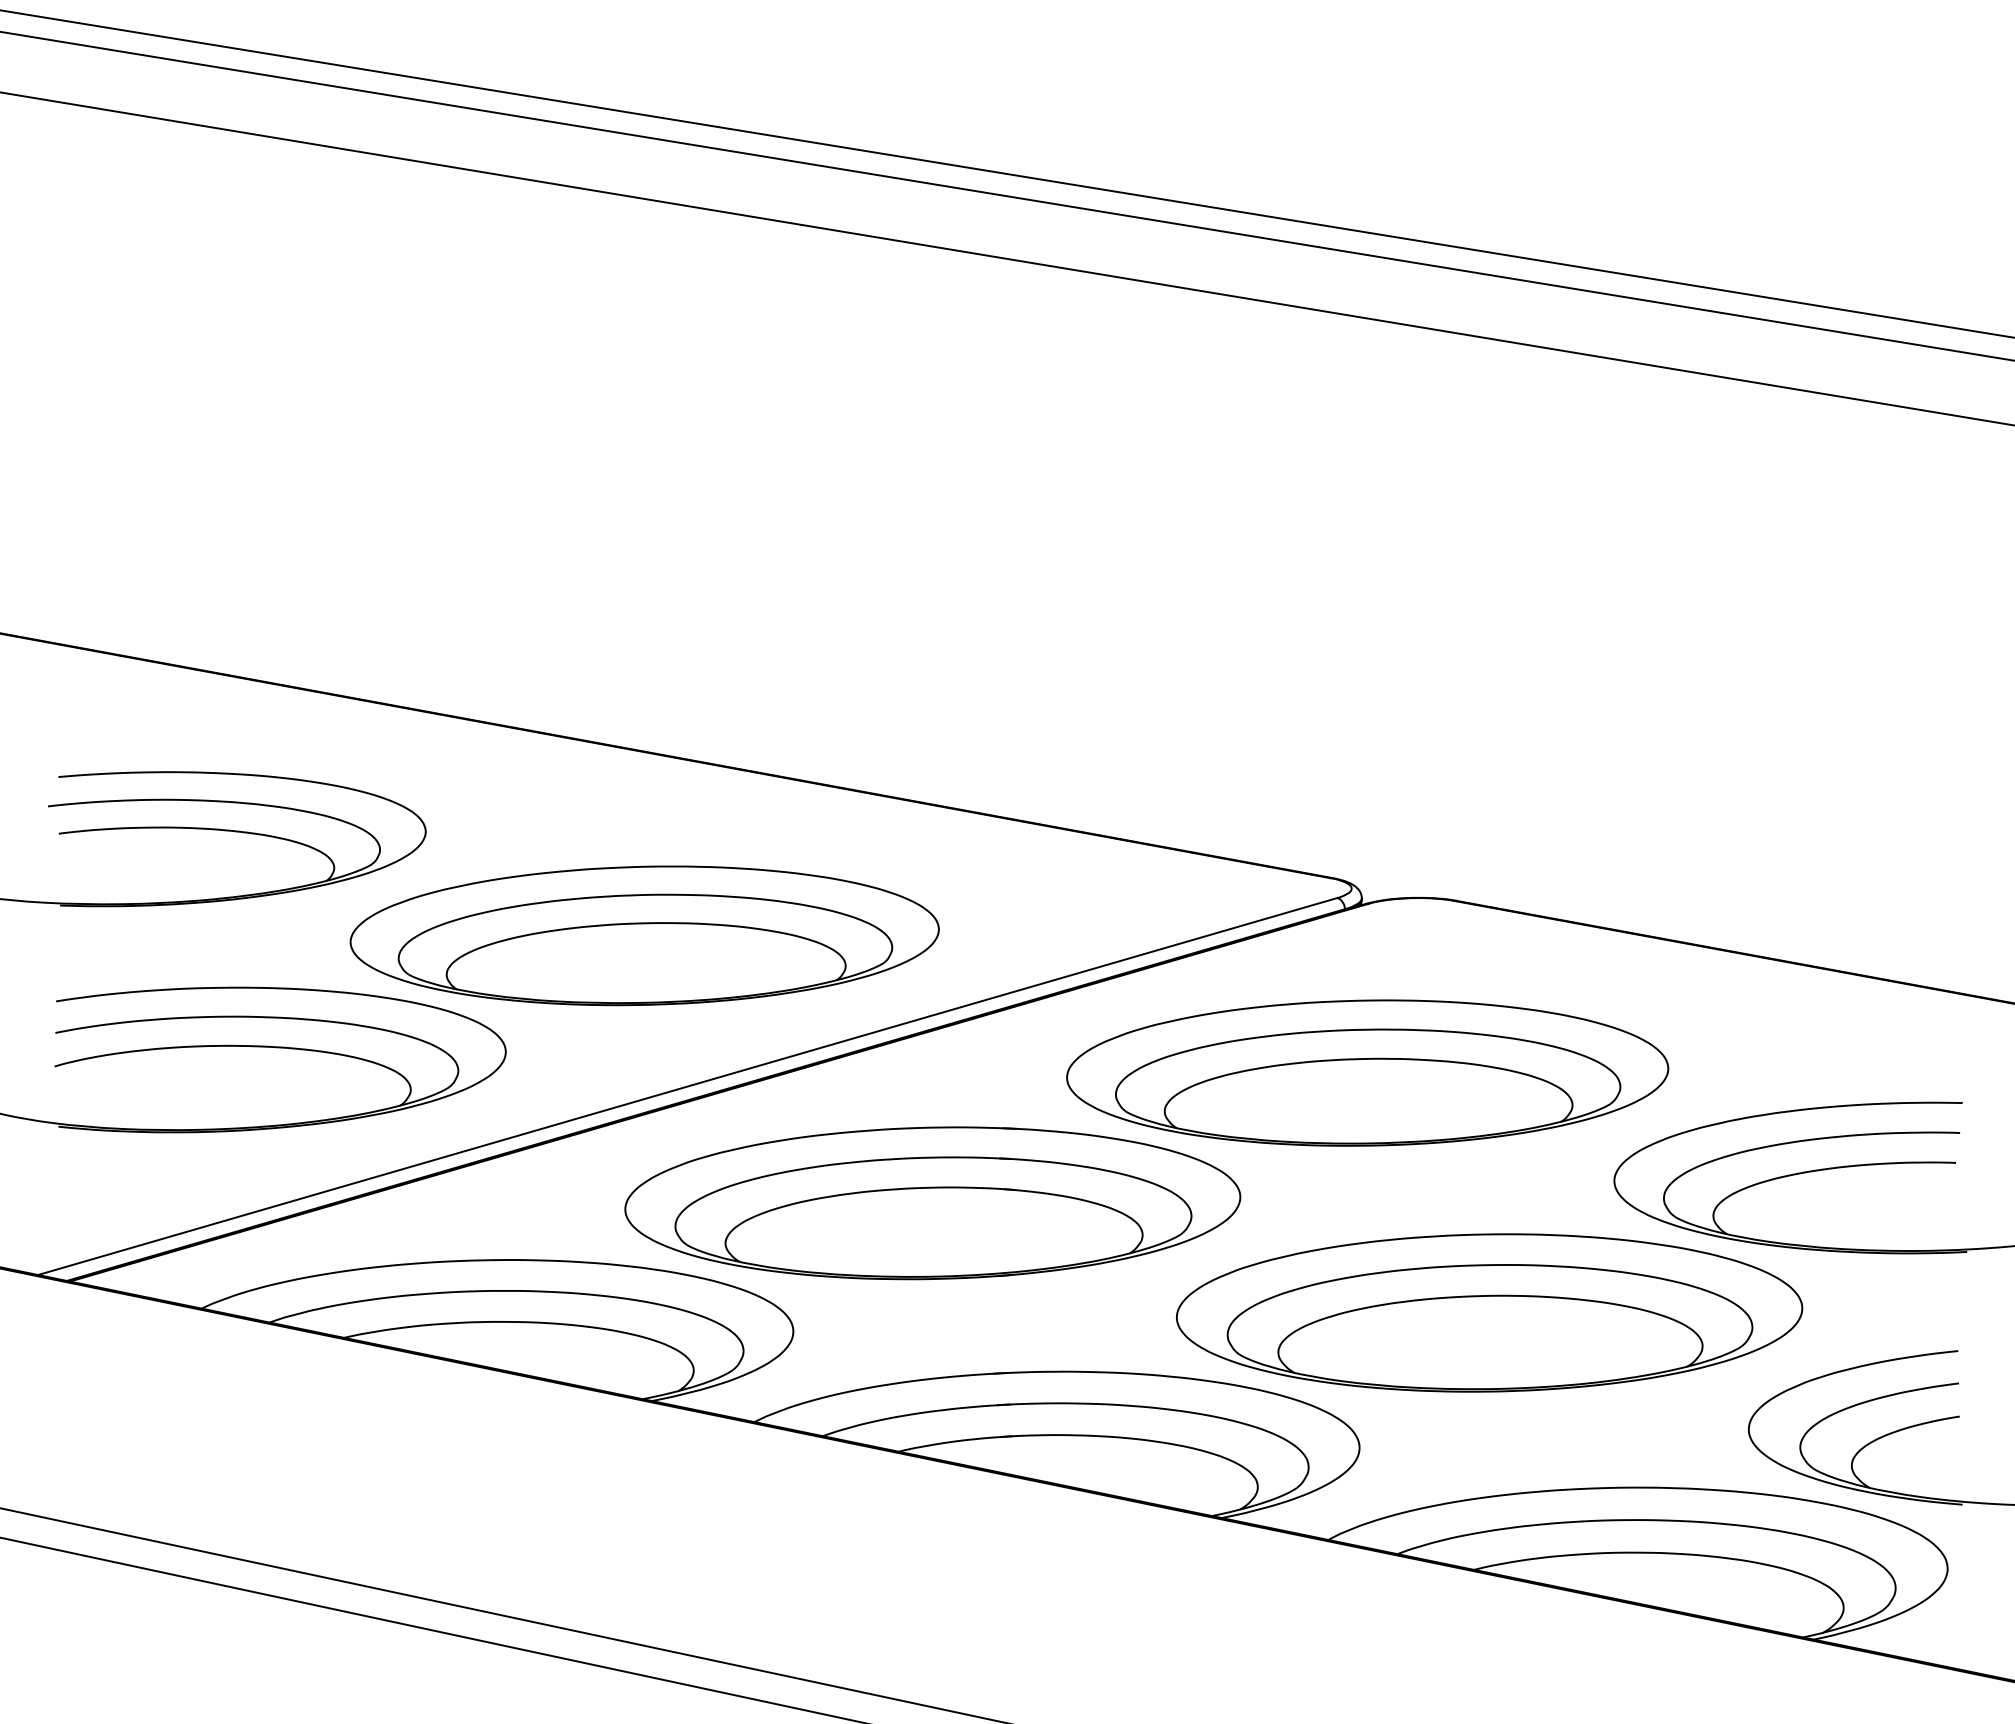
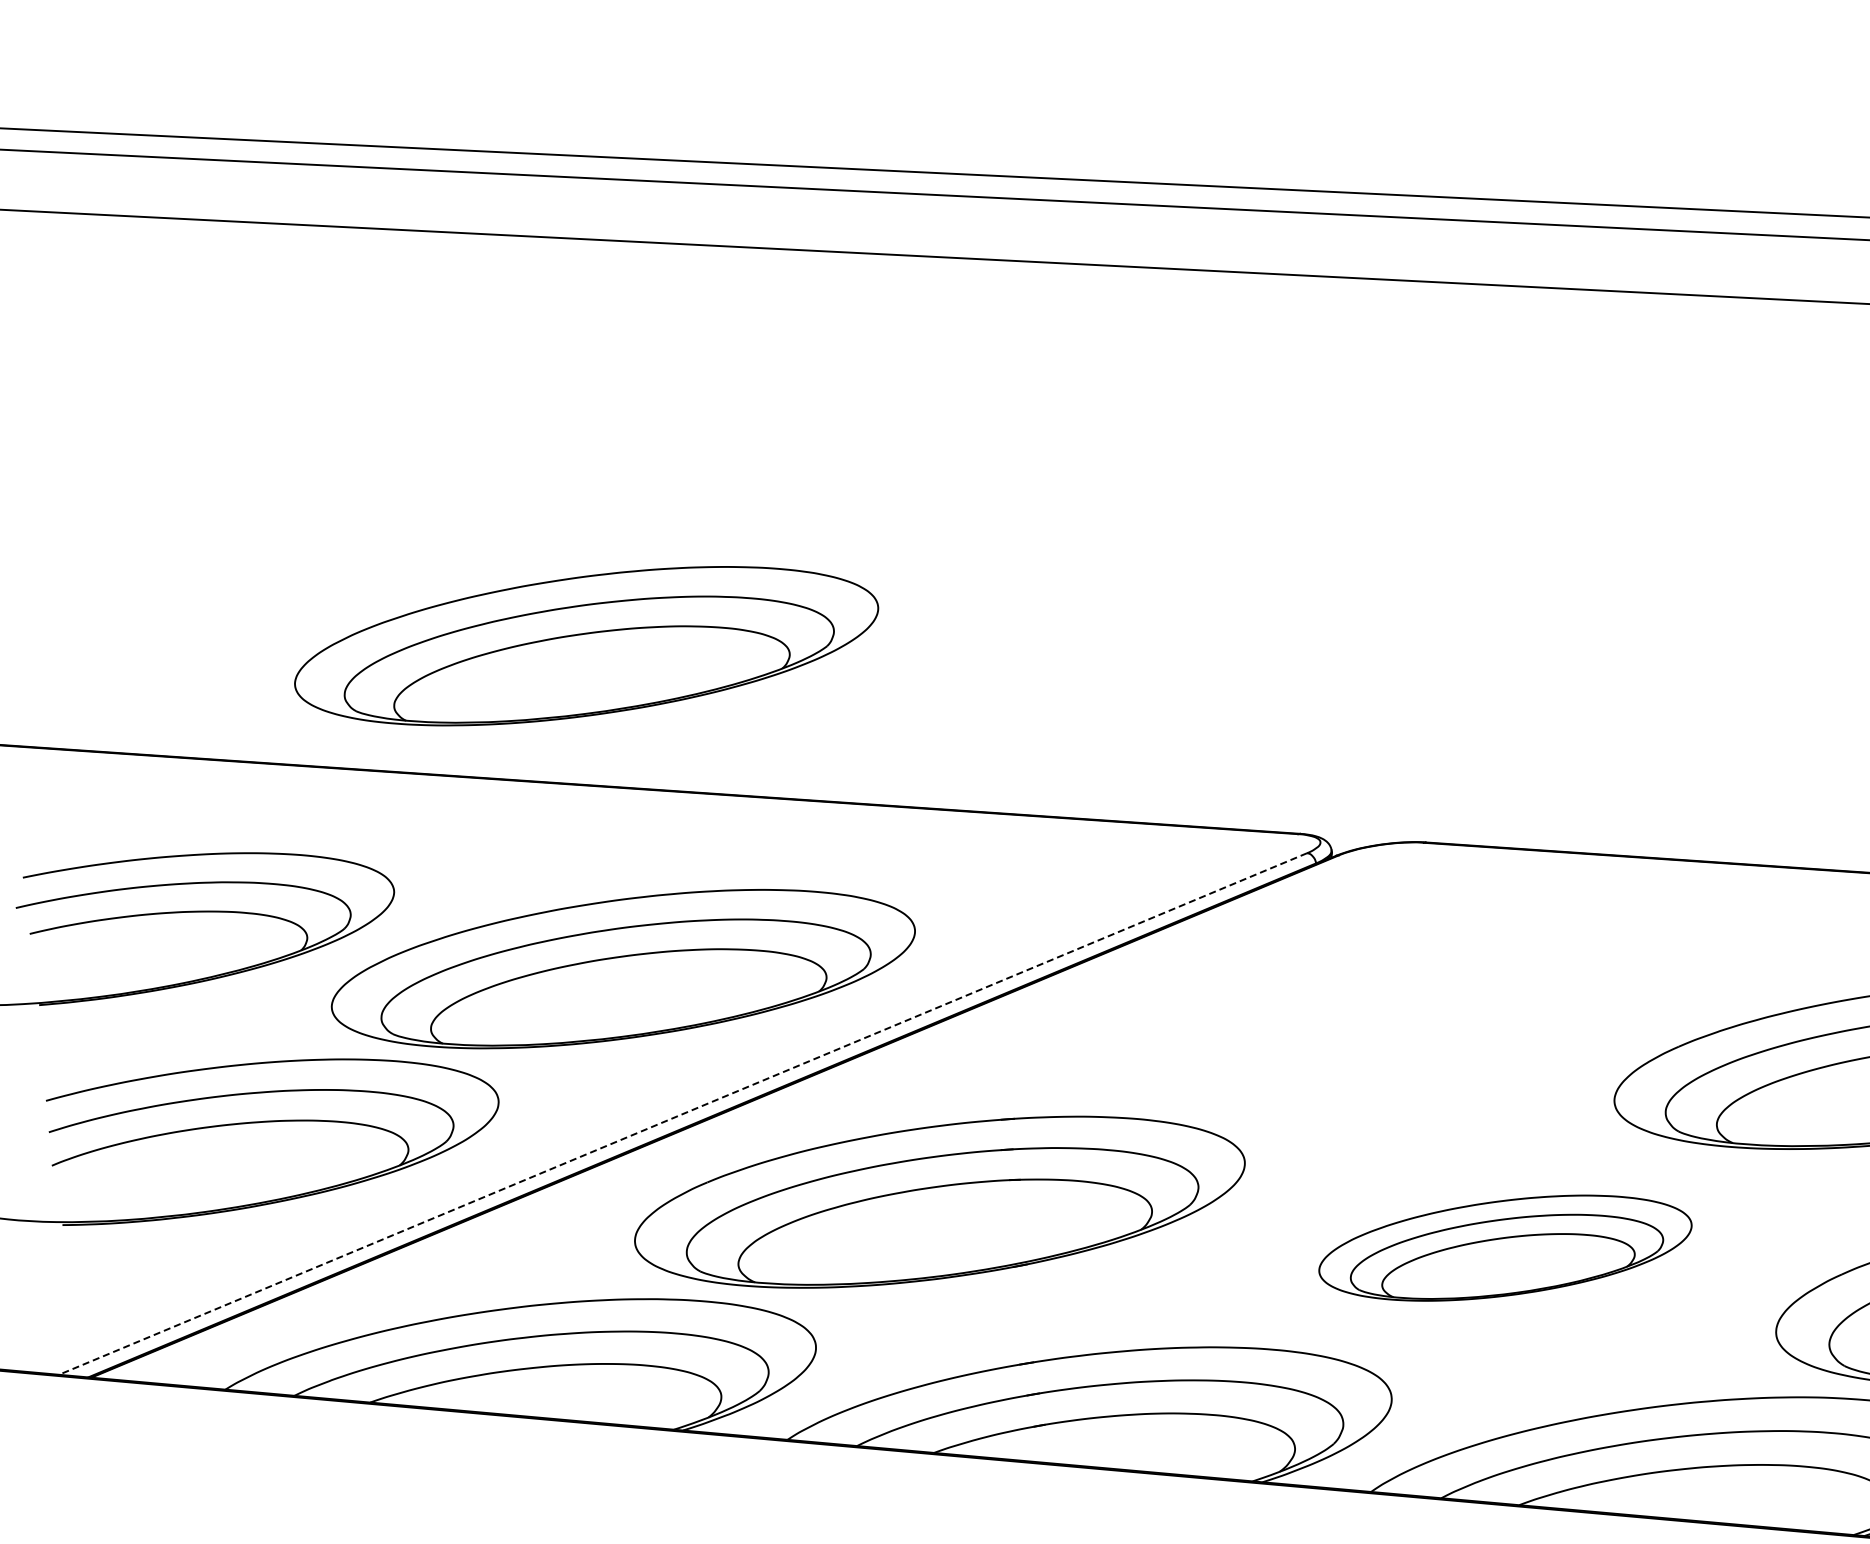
part: (644, 610) -> (586, 645), added
part: (1367, 1072) -> (1357, 1023), removed
line: (687, 1086) -> (682, 1113), solid -> dashed
part: (1489, 1312) -> (1505, 1247), size x0.6

